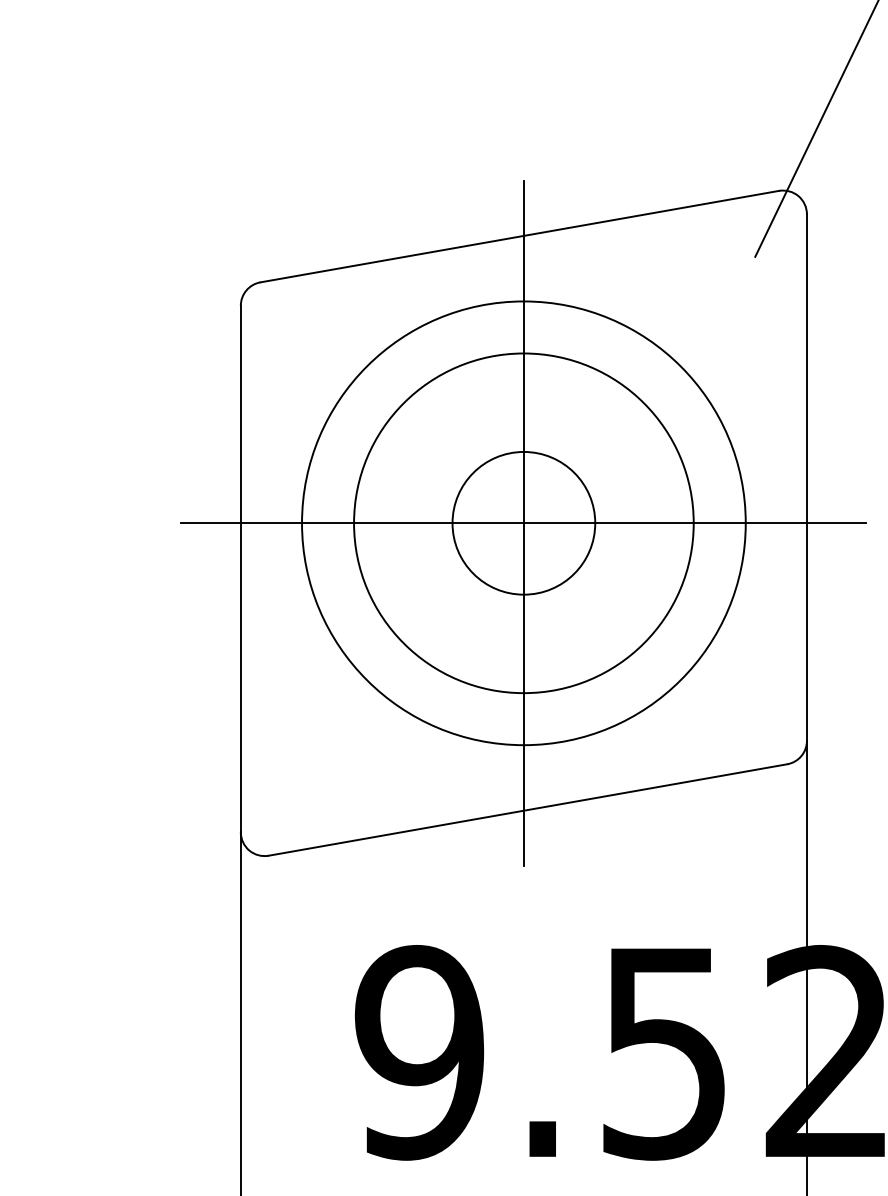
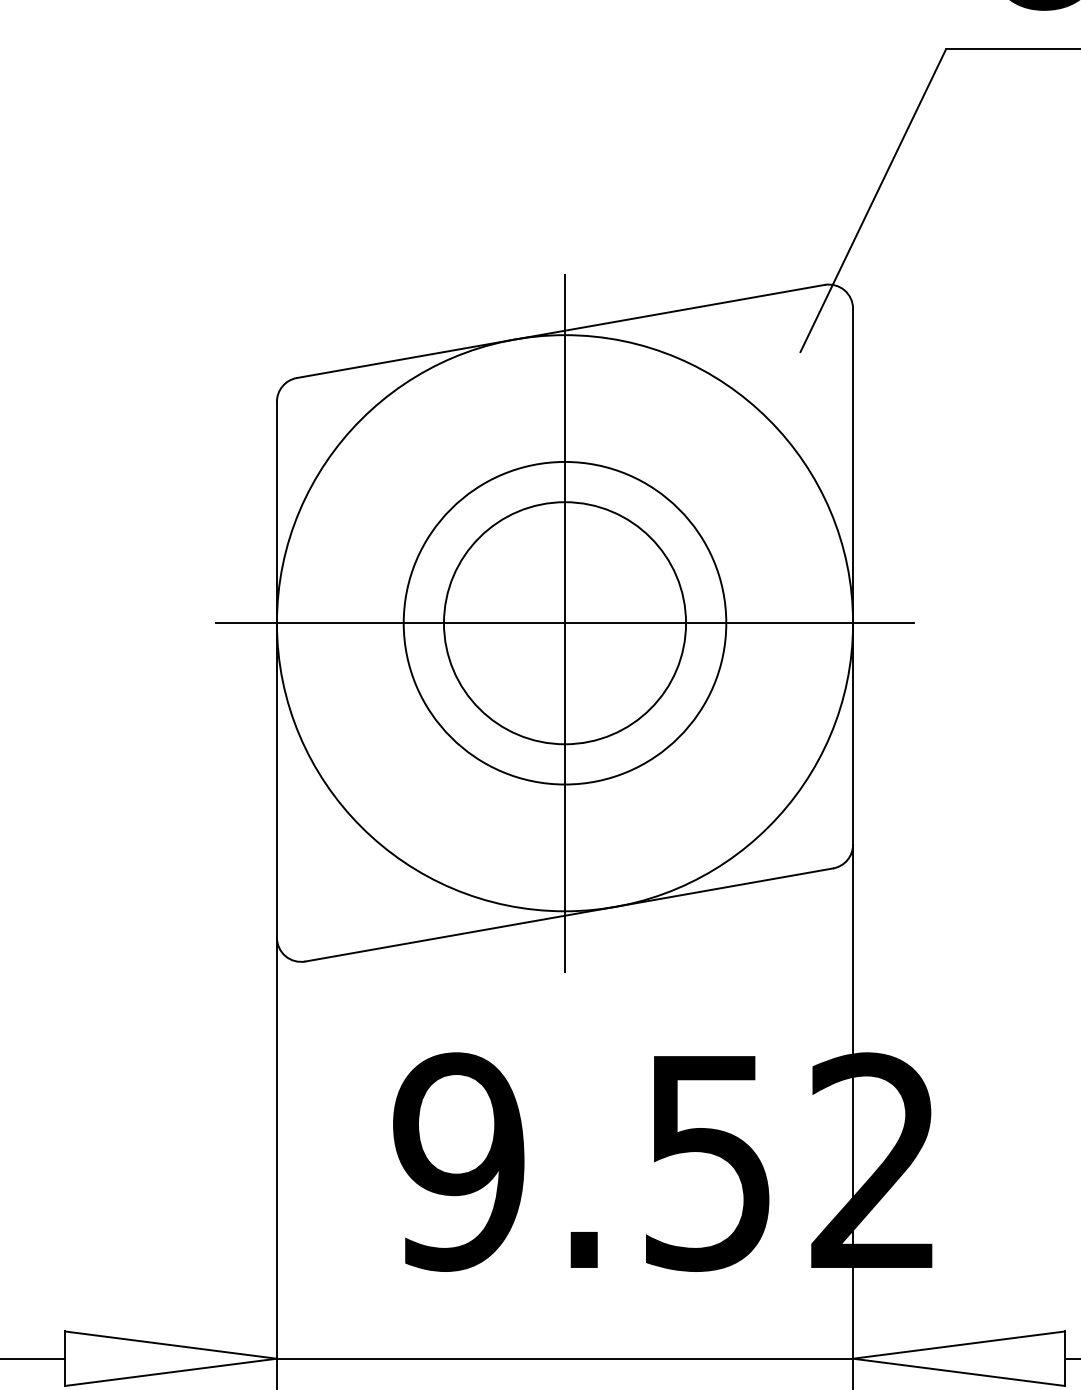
circle: (523, 522) -> (564, 622), size x0.71
circle: (523, 523) -> (564, 623), size x1.67
circle: (523, 523) -> (564, 623), size x1.67

